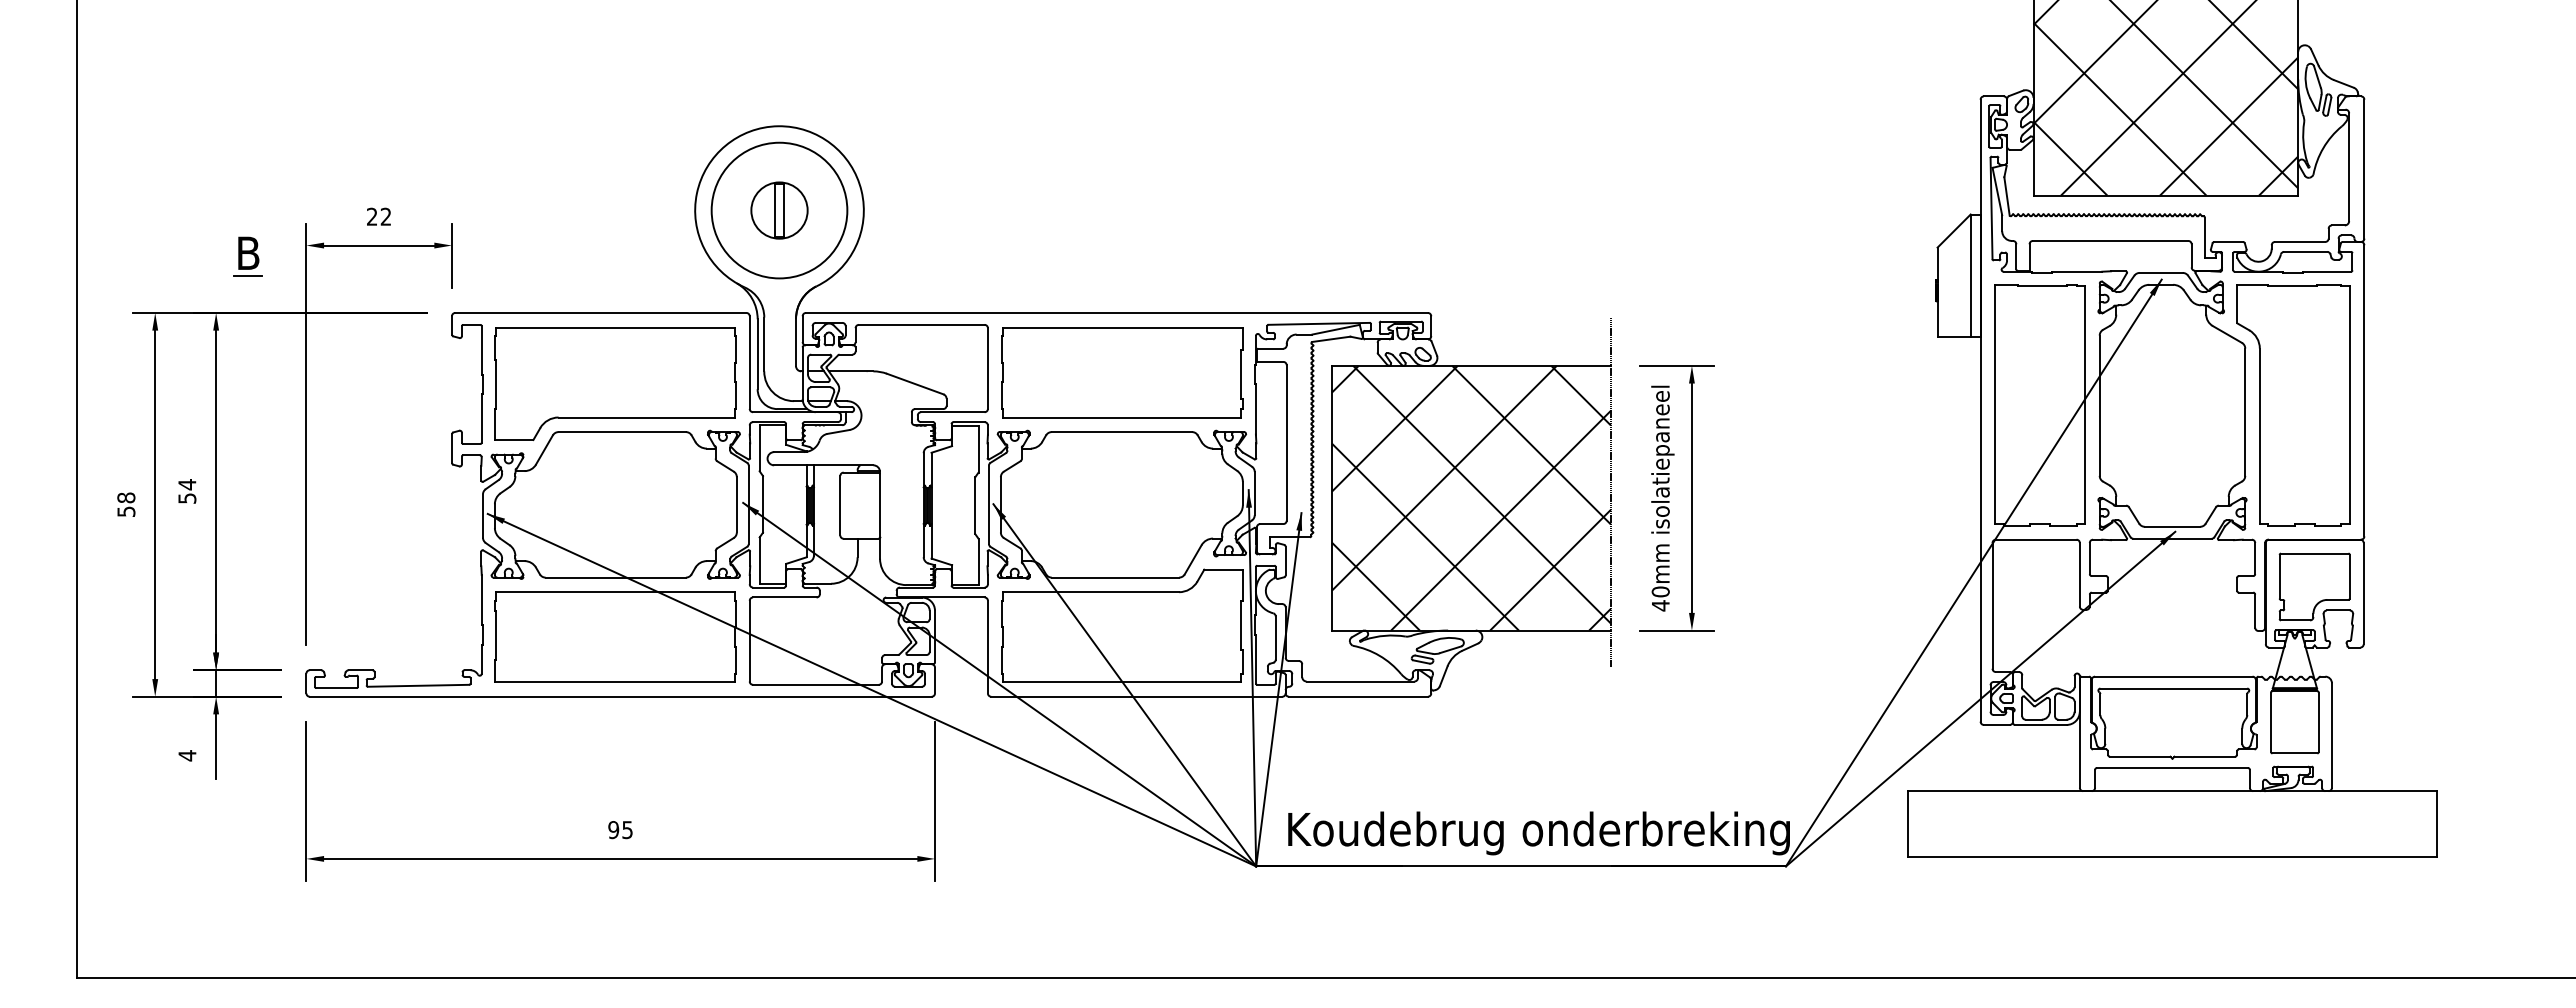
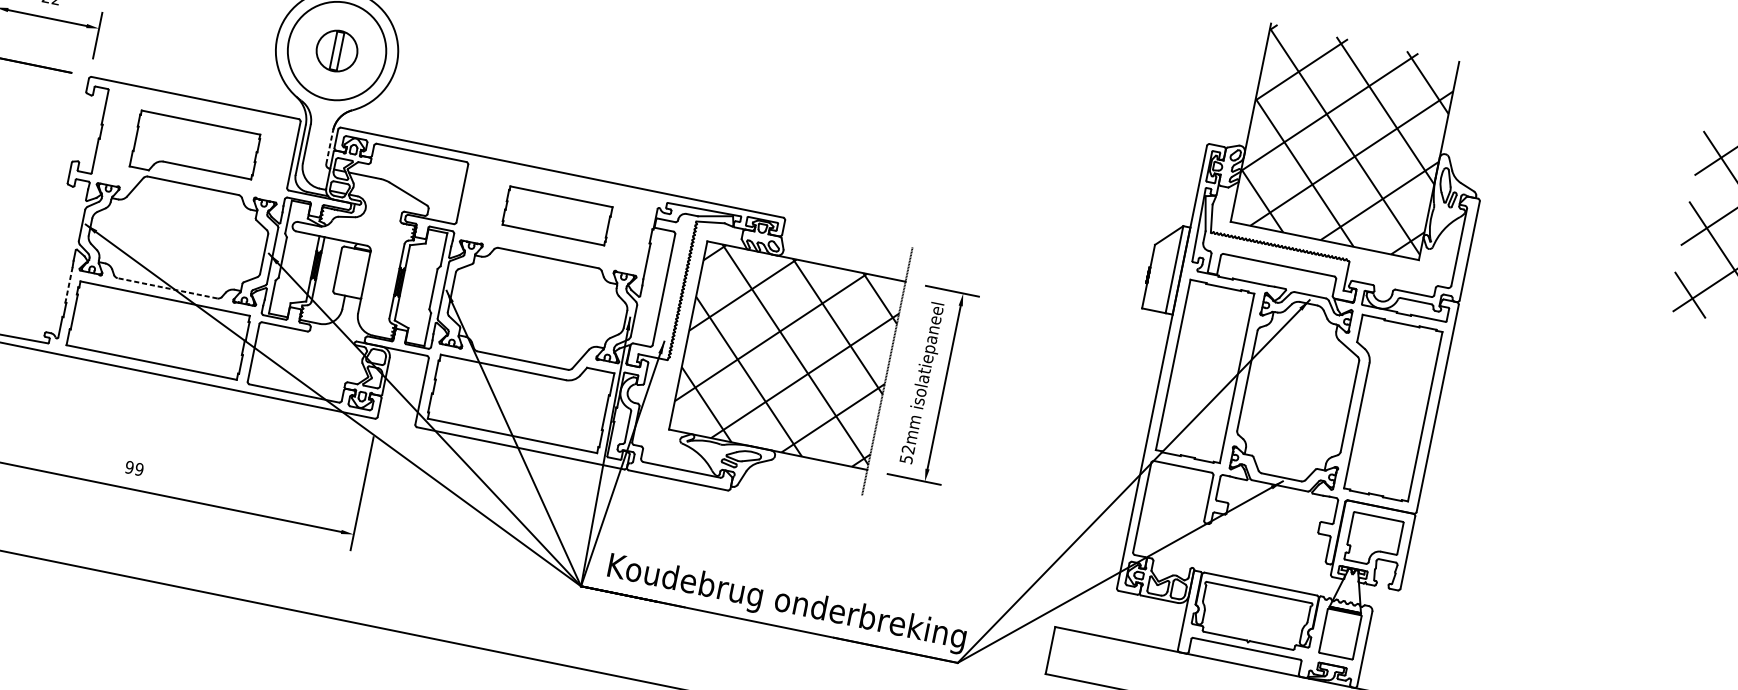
line: (796, 342) -> (330, 147), solid -> dashed
part: (1122, 372) -> (557, 215), size x0.6
part: (615, 384) -> (195, 150), size x0.7
line: (615, 577) -> (167, 288), solid -> dashed
text: (1660, 598) -> (907, 454), 40mm -> 52mm
line: (481, 600) -> (68, 285), solid -> dashed
text: (627, 829) -> (139, 469), 95 -> 99

